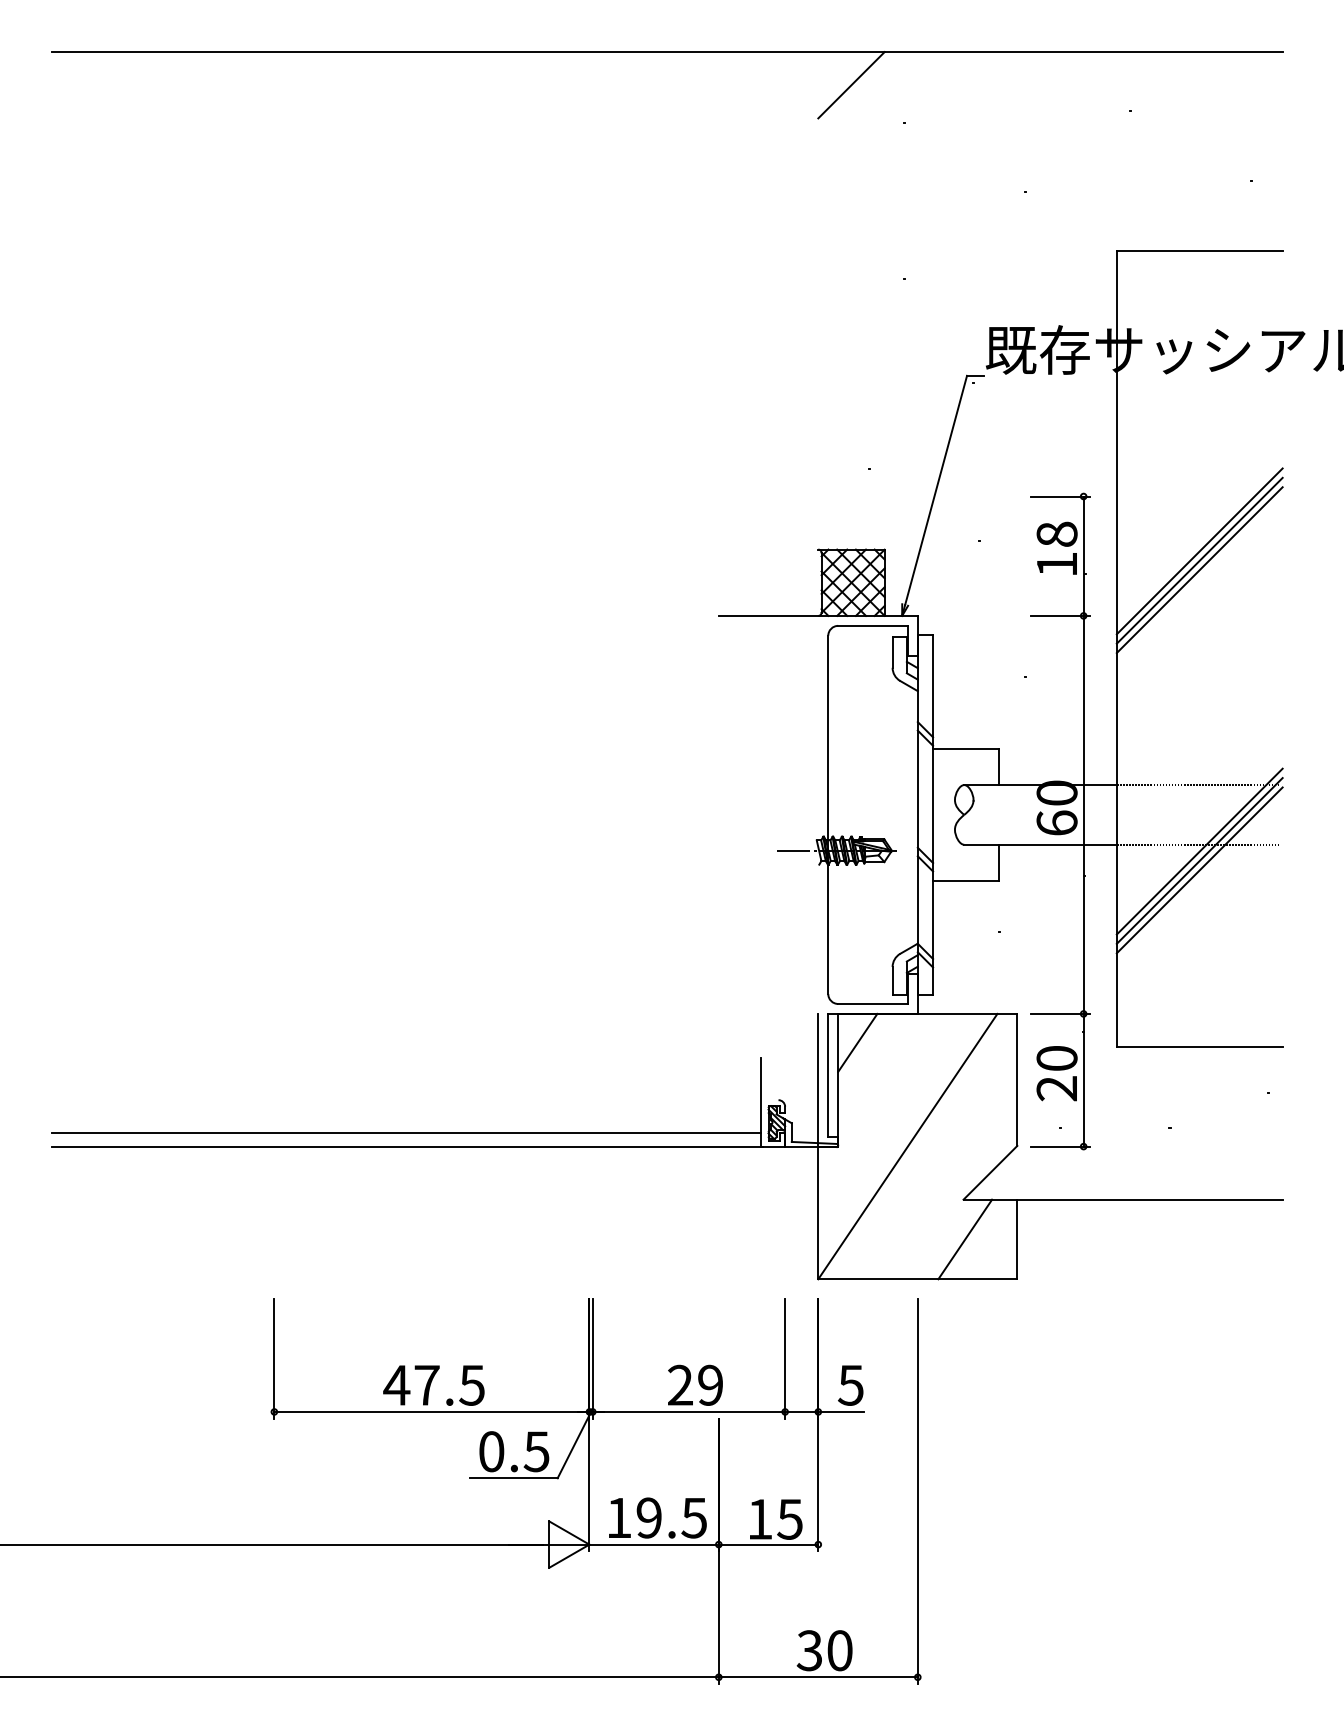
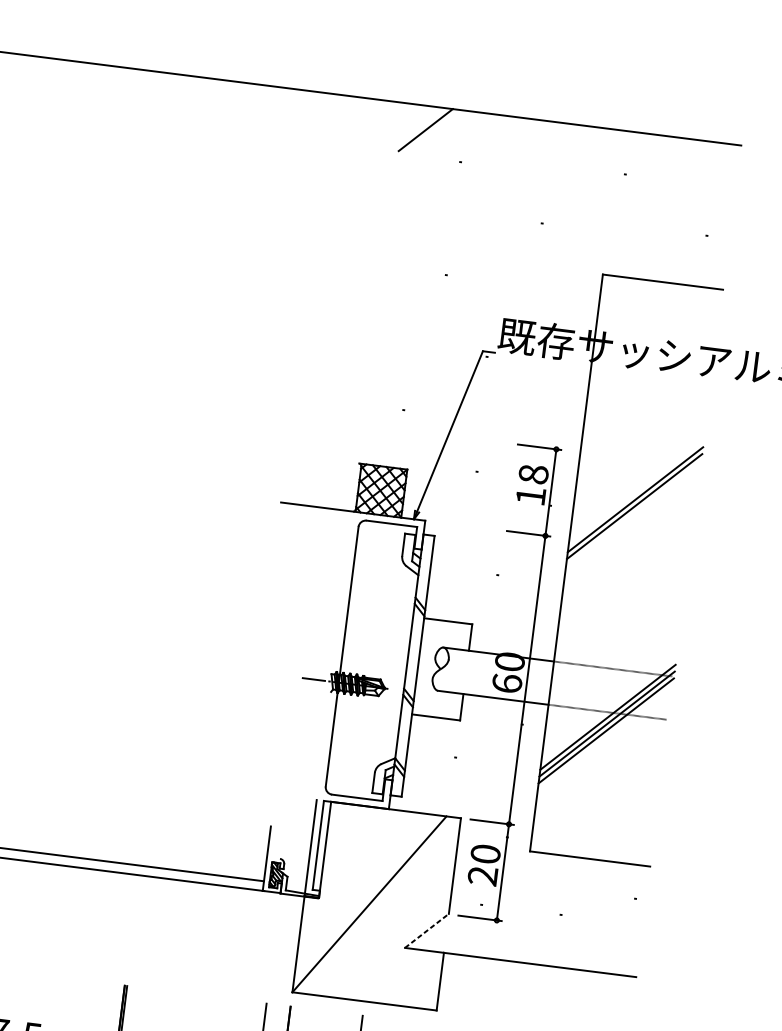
line: (1199, 570) -> (633, 513), removed
line: (857, 1042) -> (342, 824), removed
line: (990, 1172) -> (427, 930), solid -> dashed
line: (965, 1239) -> (402, 976), removed

